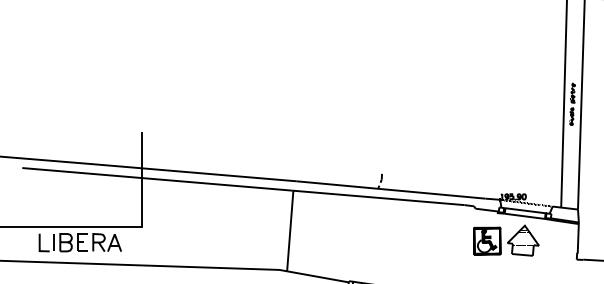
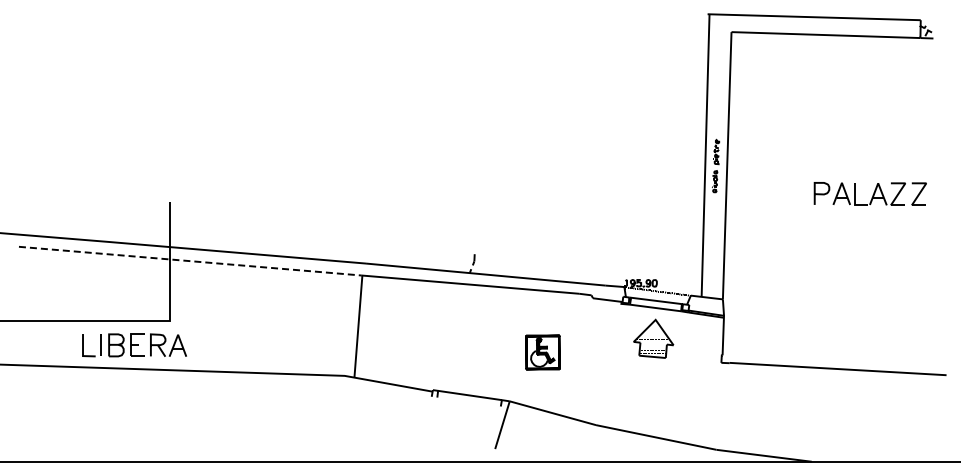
line: (157, 179) -> (190, 261), solid -> dashed
part: (486, 241) -> (542, 352), moved
part: (80, 242) -> (134, 345), moved

